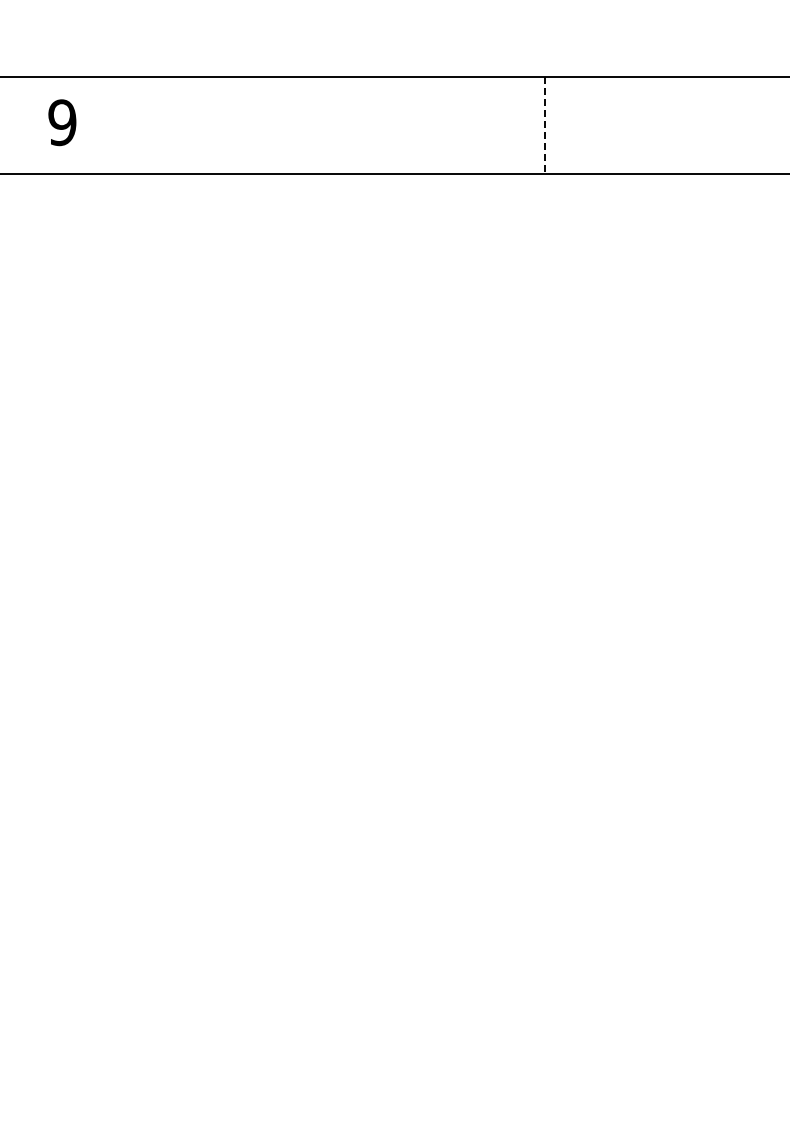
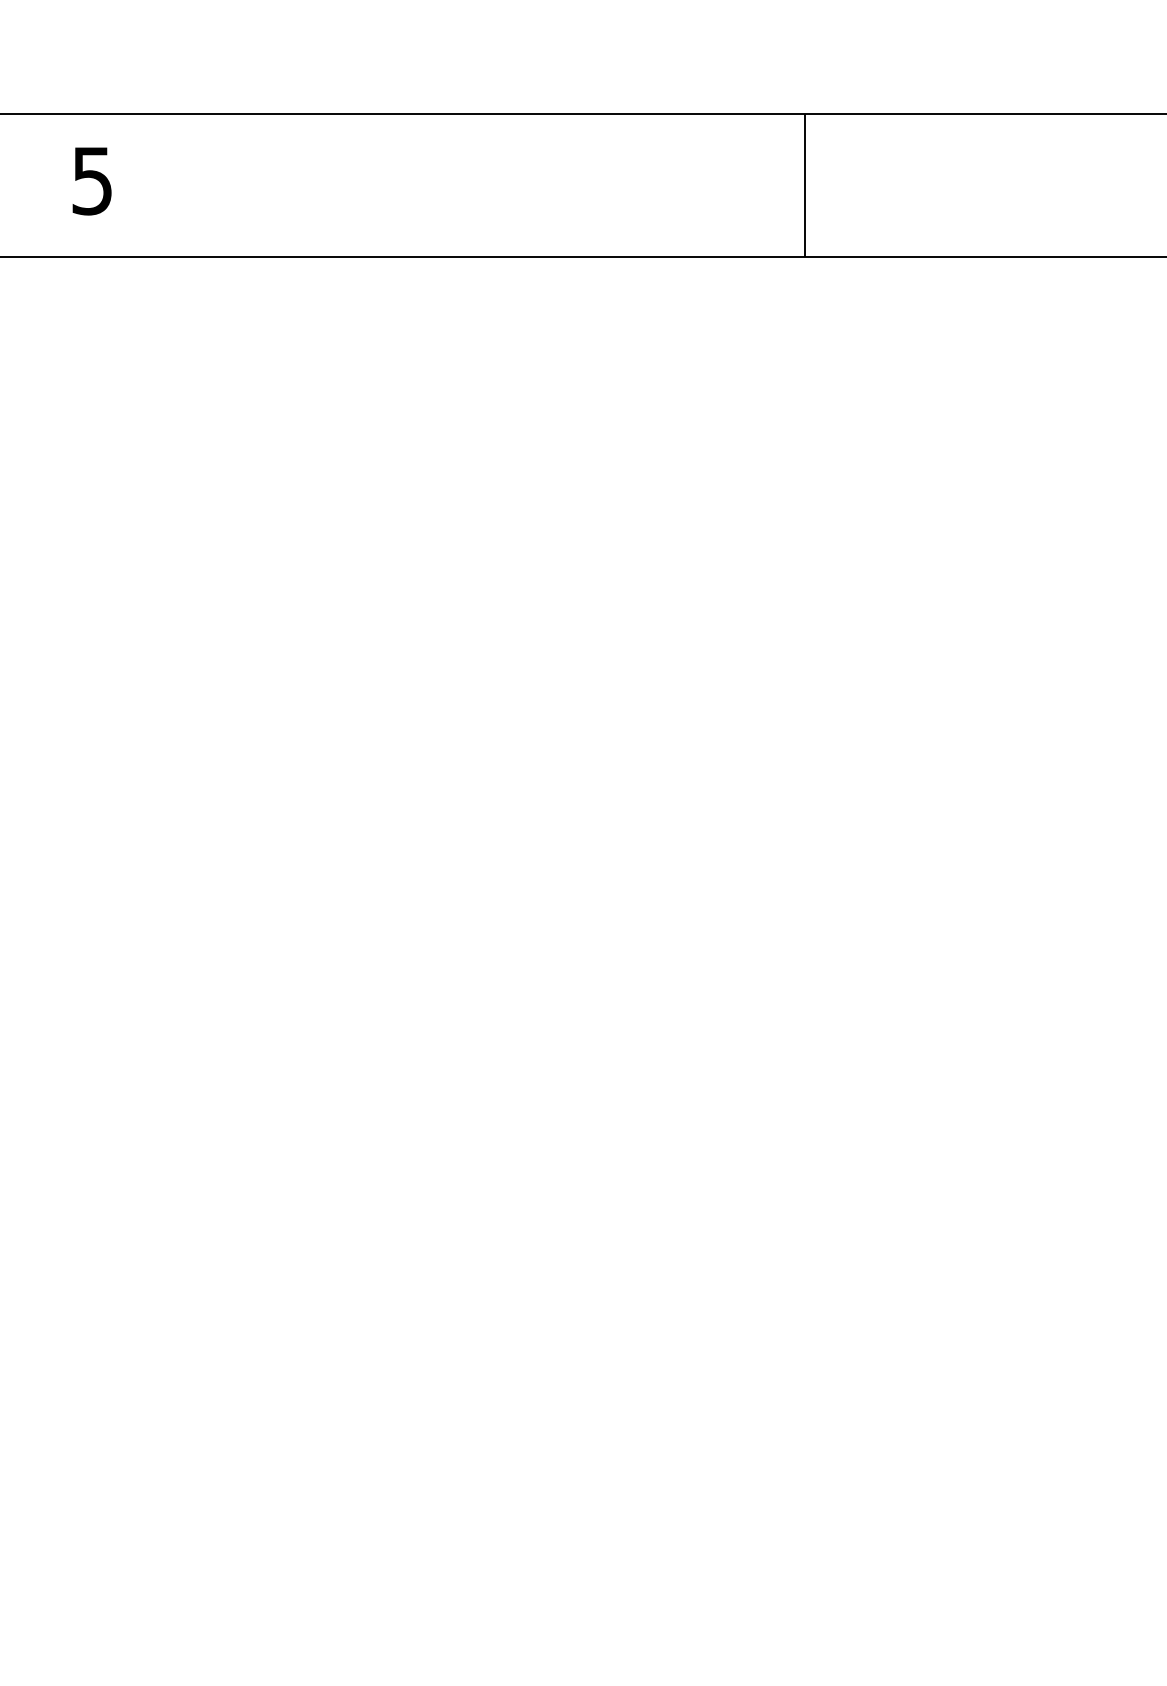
text: (62, 122) -> (92, 180), 9 -> 5
line: (545, 125) -> (805, 185), dashed -> solid

